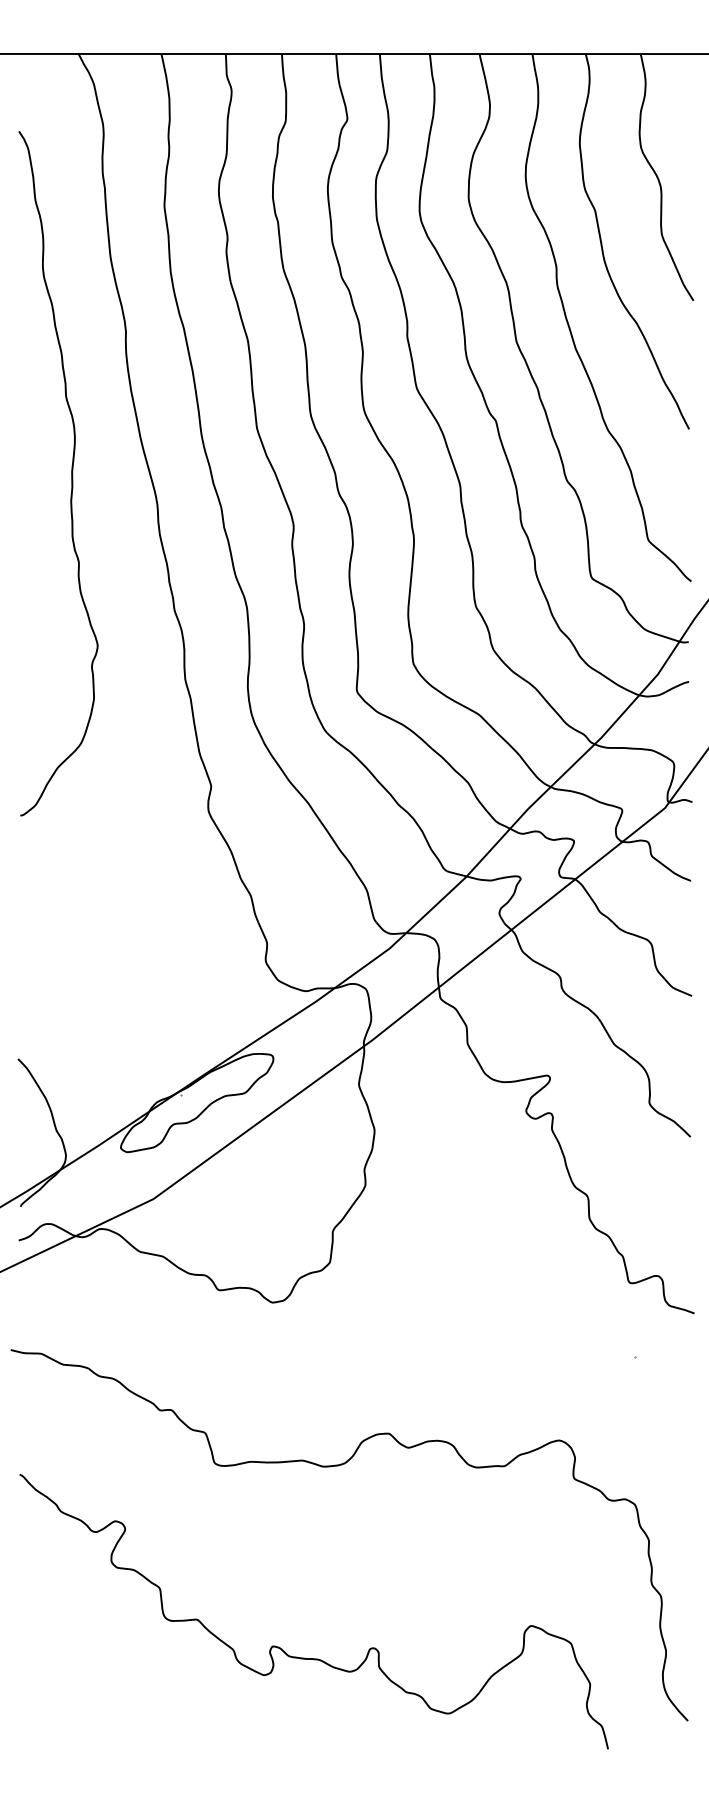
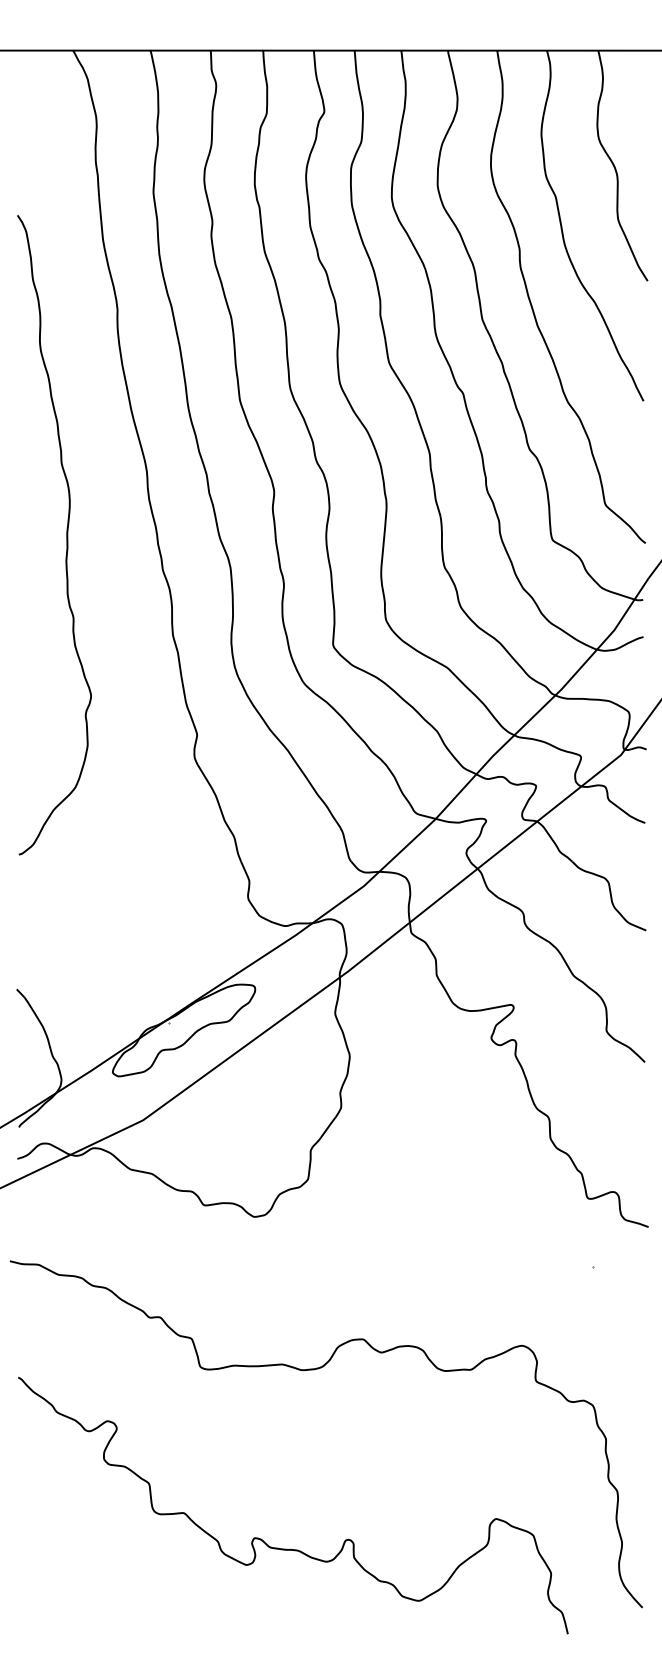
curve: (71, 473) -> (66, 534), moved

